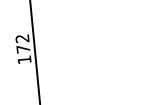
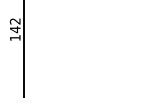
text: (23, 48) -> (15, 29), 172 -> 142

